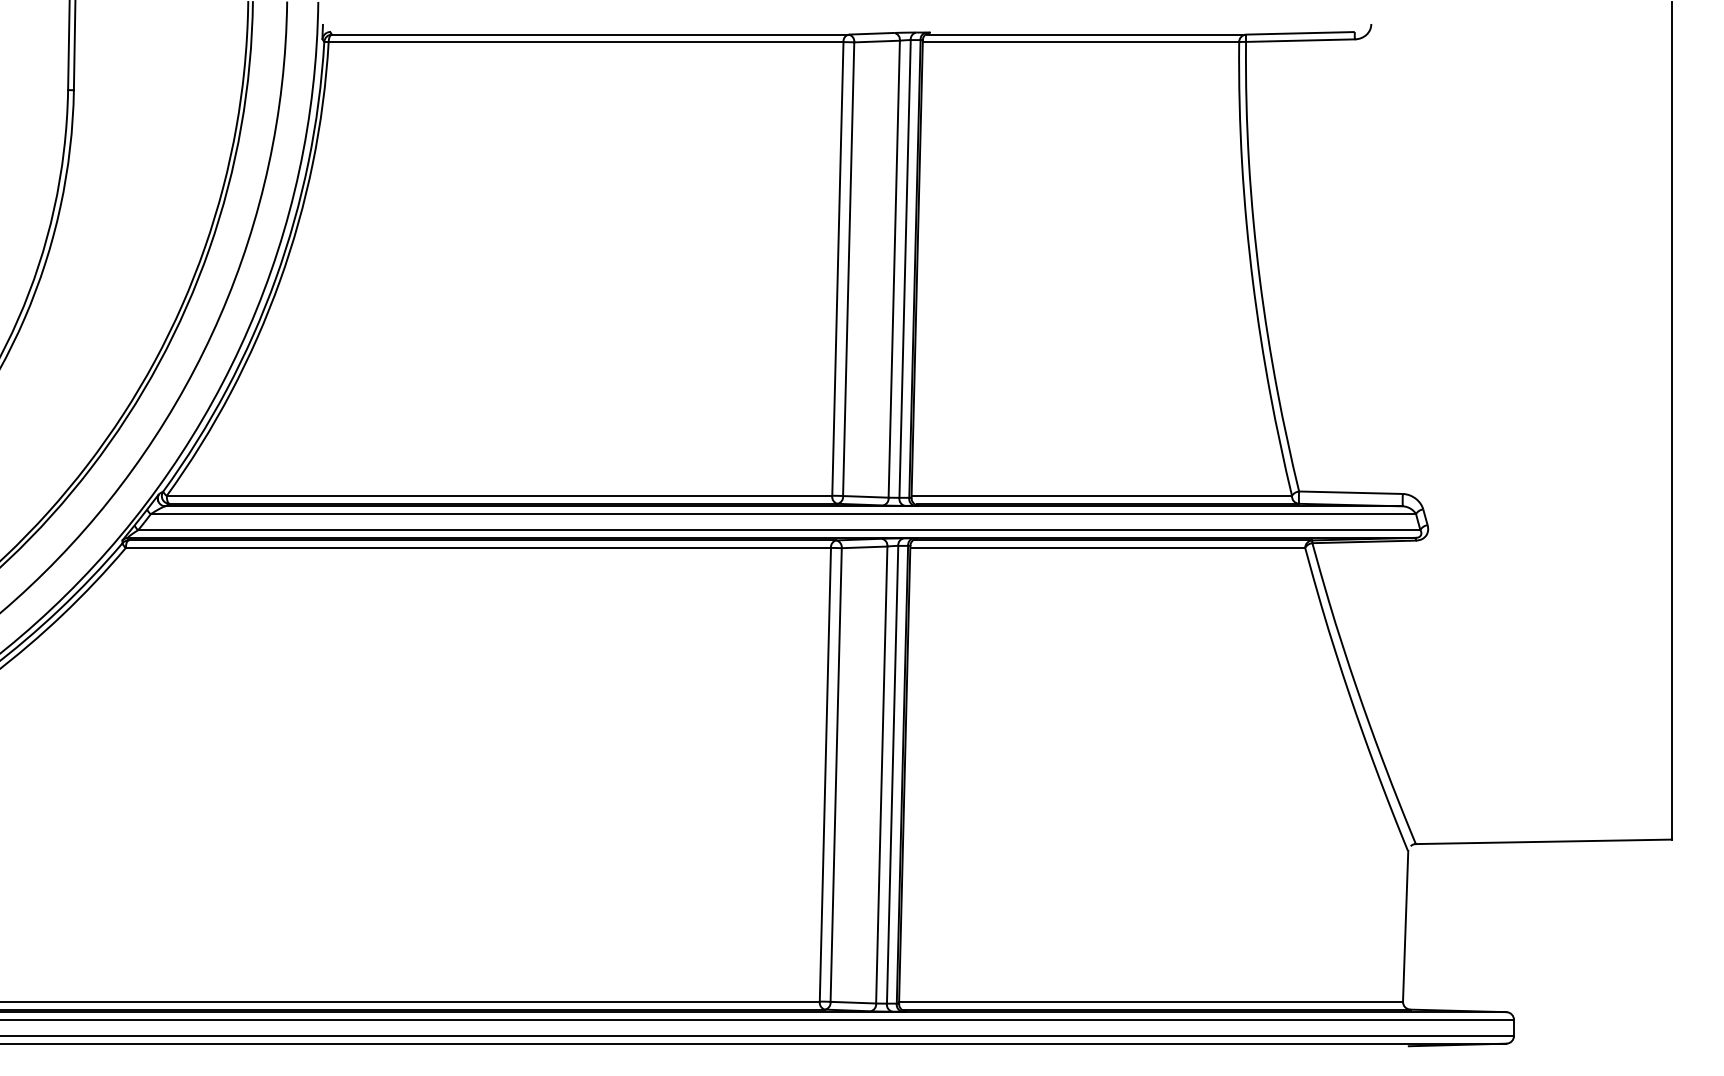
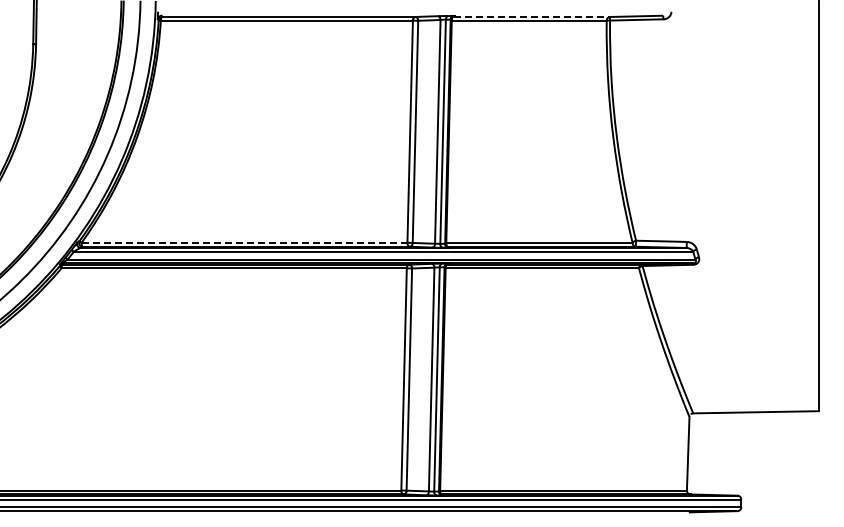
line: (1087, 33) -> (532, 16), solid -> dashed
line: (499, 495) -> (244, 242), solid -> dashed

